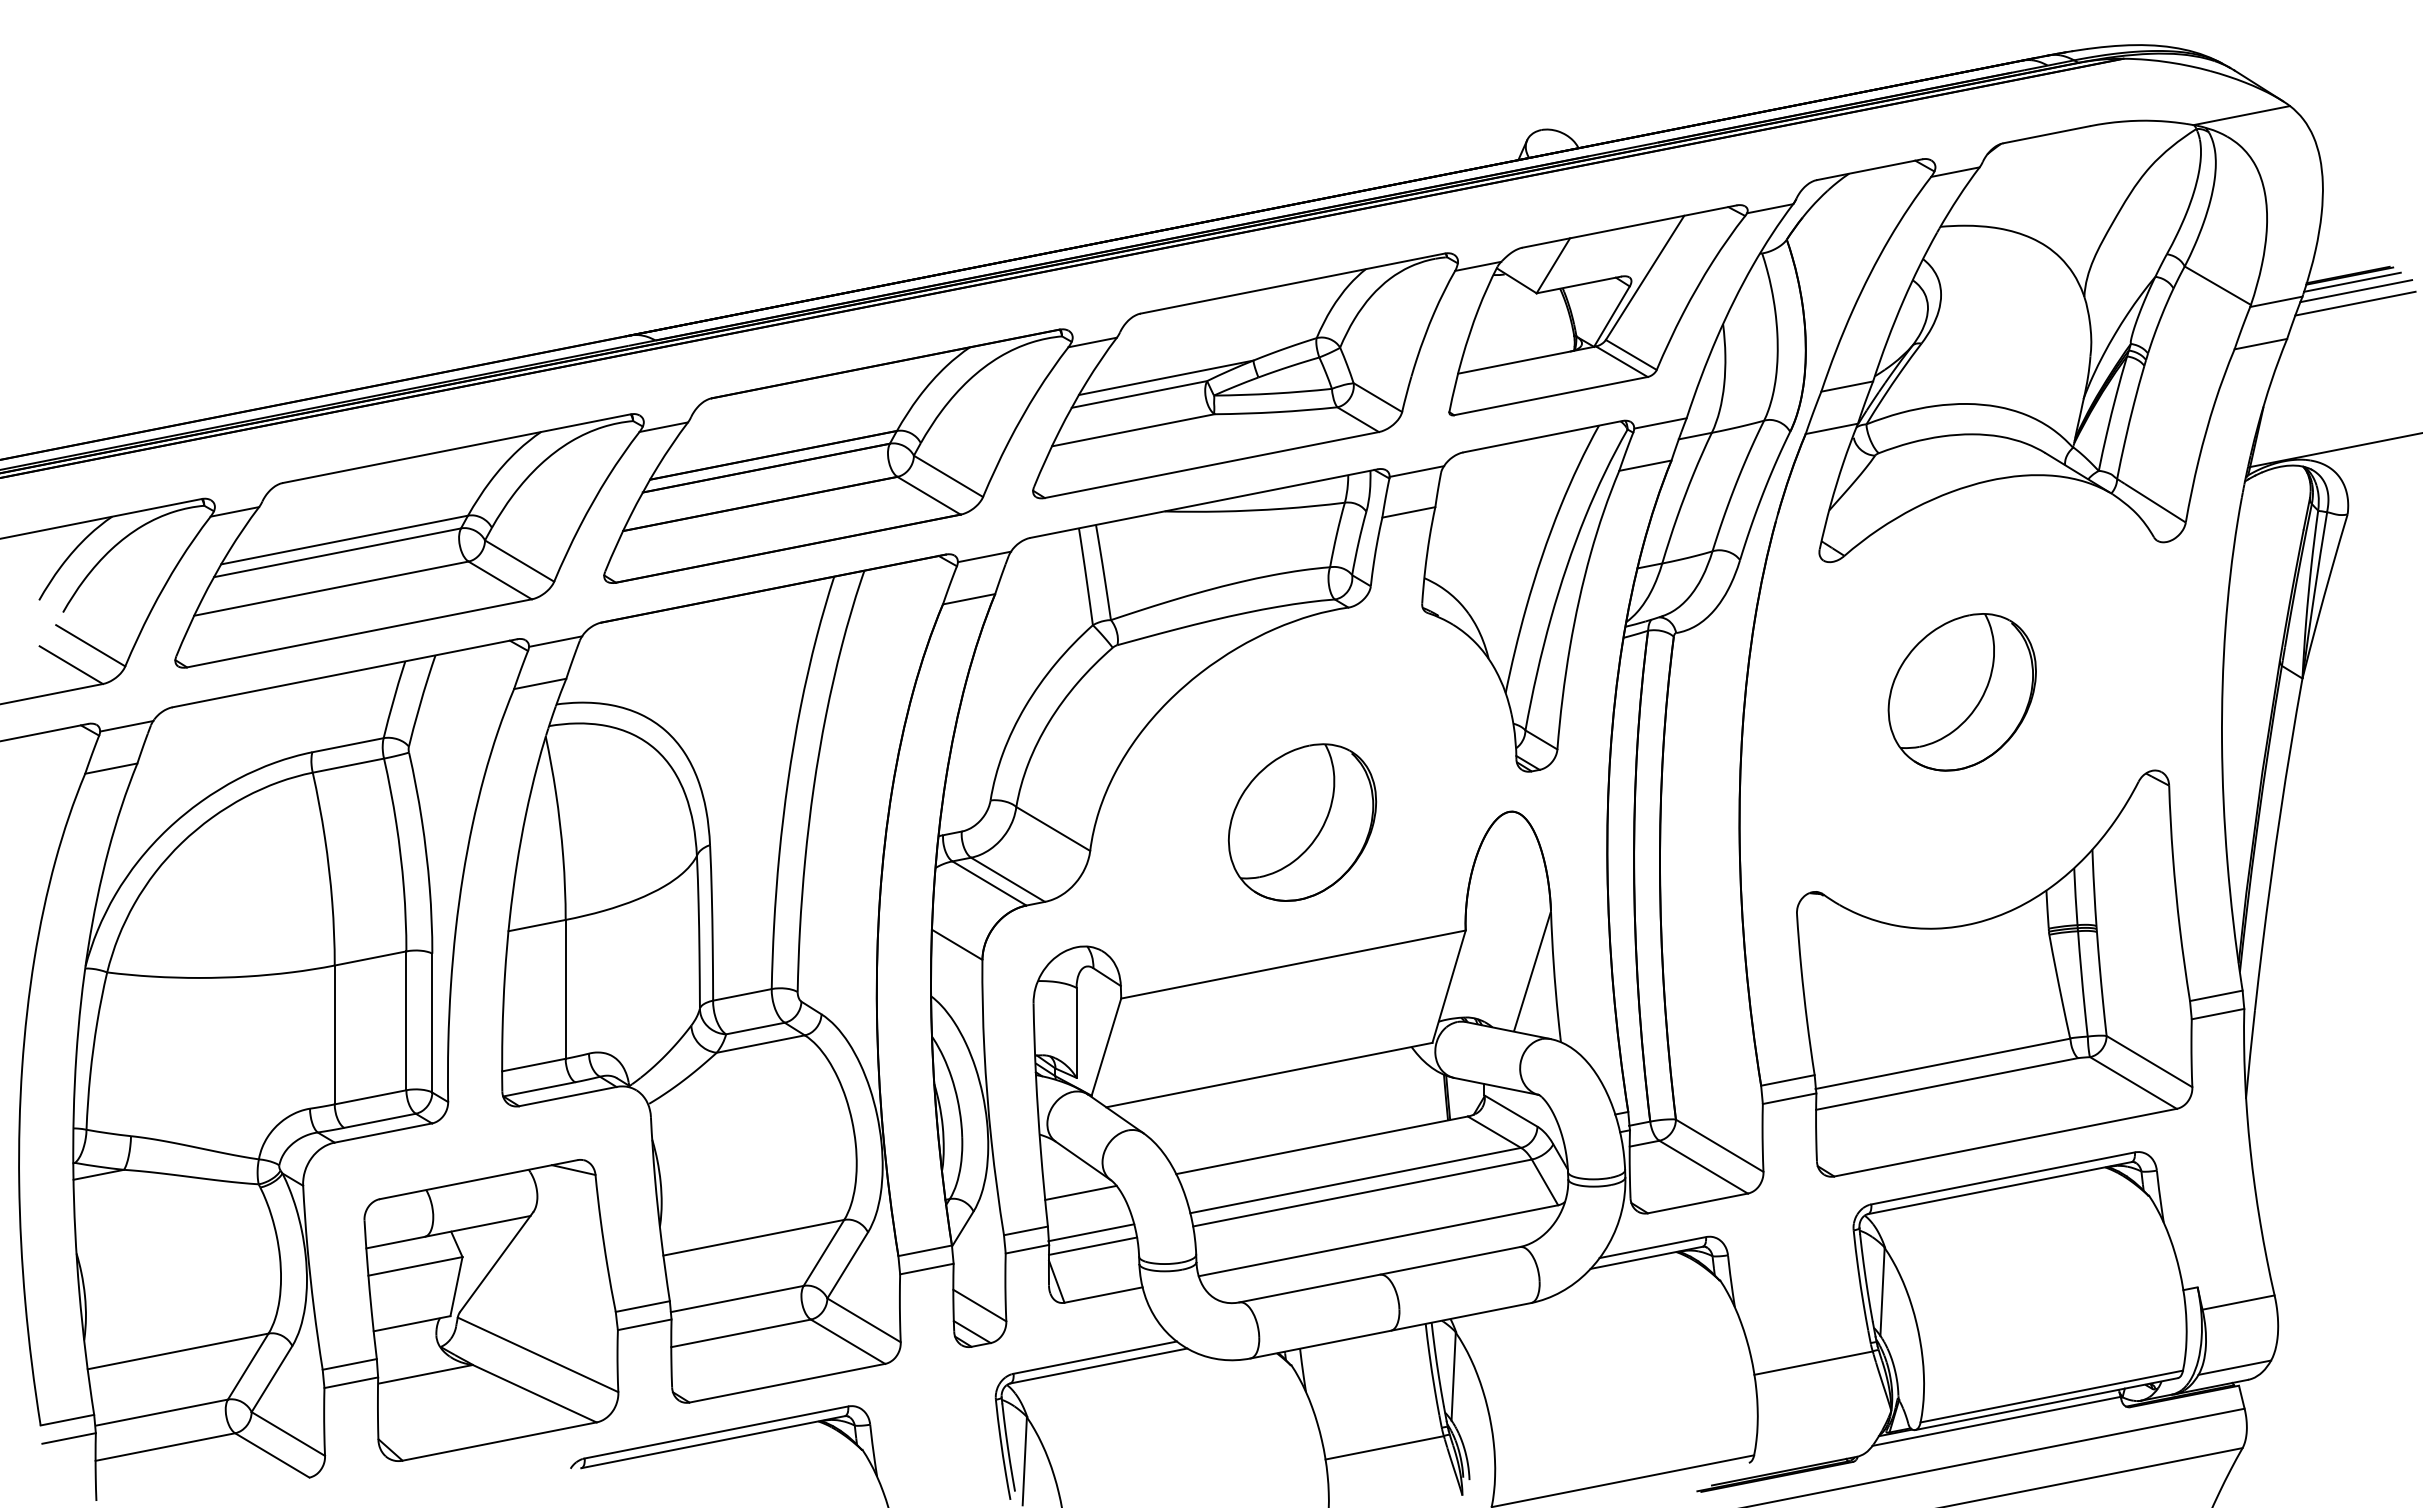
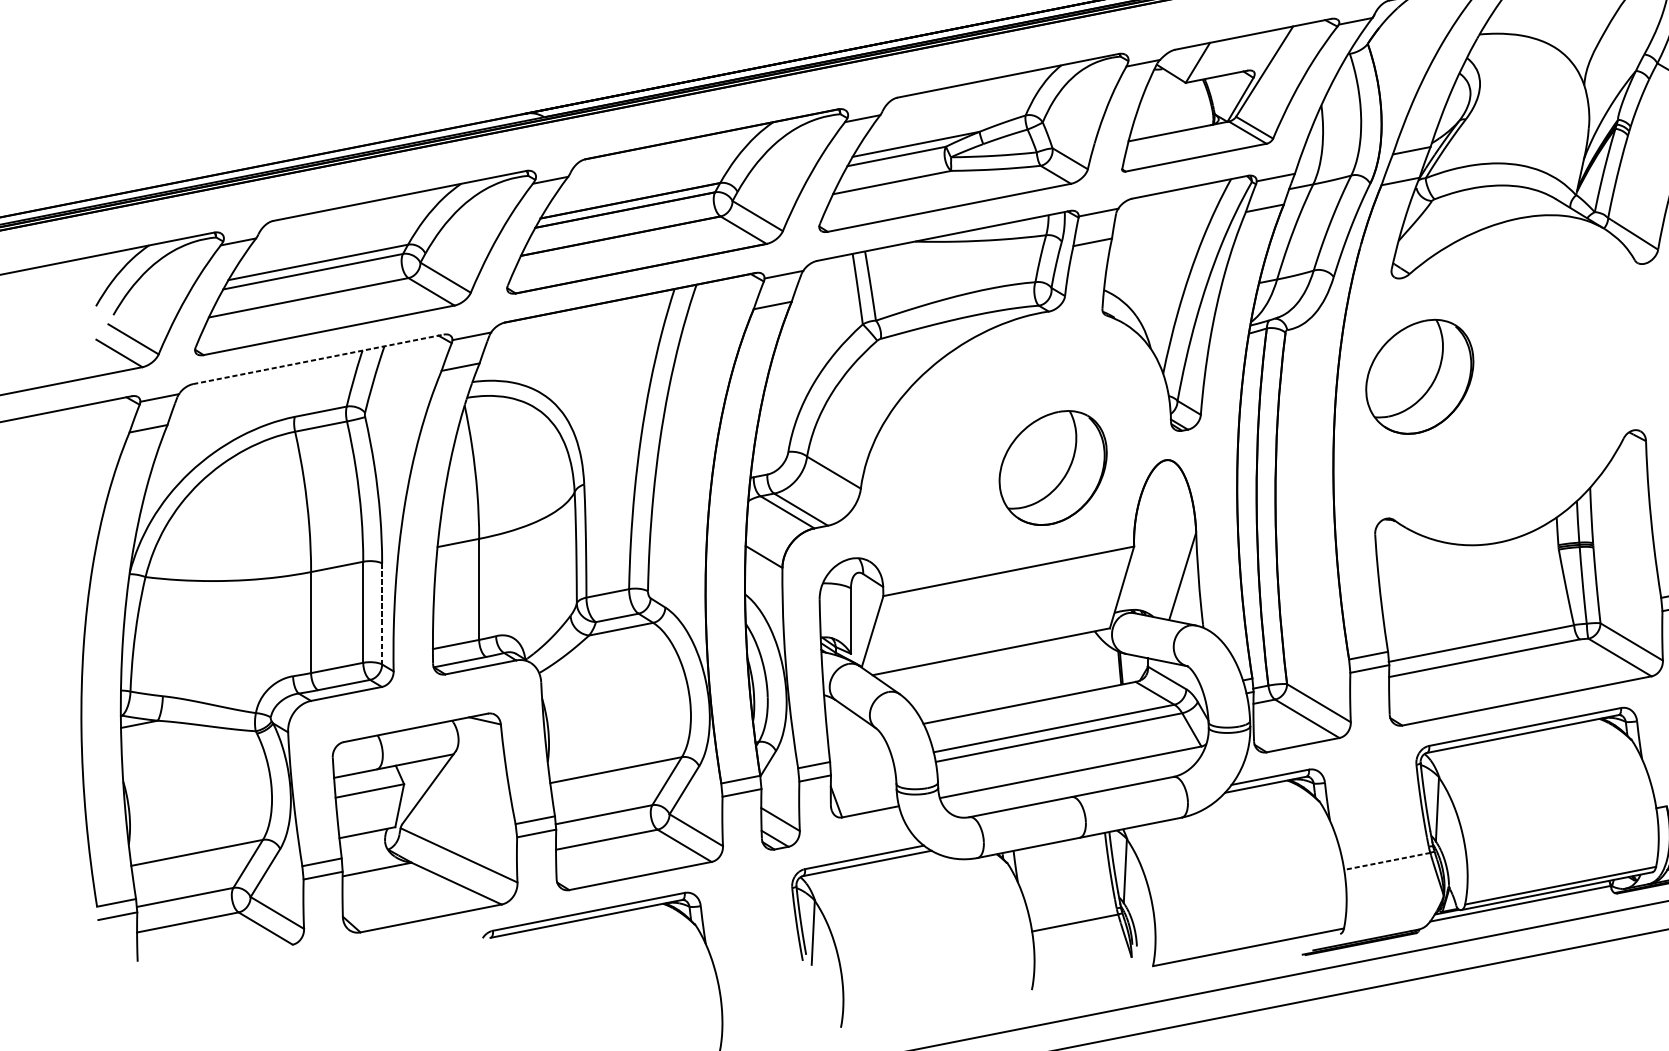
line: (345, 673) -> (318, 359), solid -> dashed
part: (1961, 692) -> (1419, 377), moved
part: (1302, 822) -> (1053, 467), moved
line: (432, 1023) -> (382, 614), solid -> dashed
line: (1080, 1192) -> (853, 737), removed
line: (1091, 1232) -> (861, 766), removed
line: (1093, 1245) -> (863, 775), removed
line: (1813, 1363) -> (1387, 861), solid -> dashed

